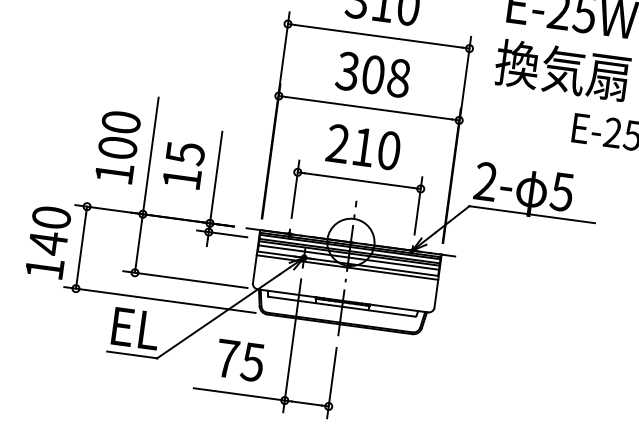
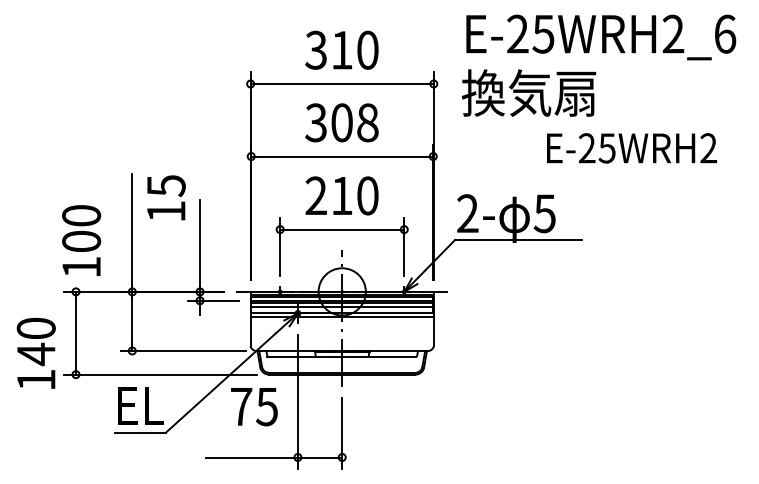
text: (117, 146) -> (81, 240), moved
text: (184, 164) -> (166, 197), moved
text: (47, 242) -> (35, 353), moved
text: (240, 361) -> (254, 407), moved

